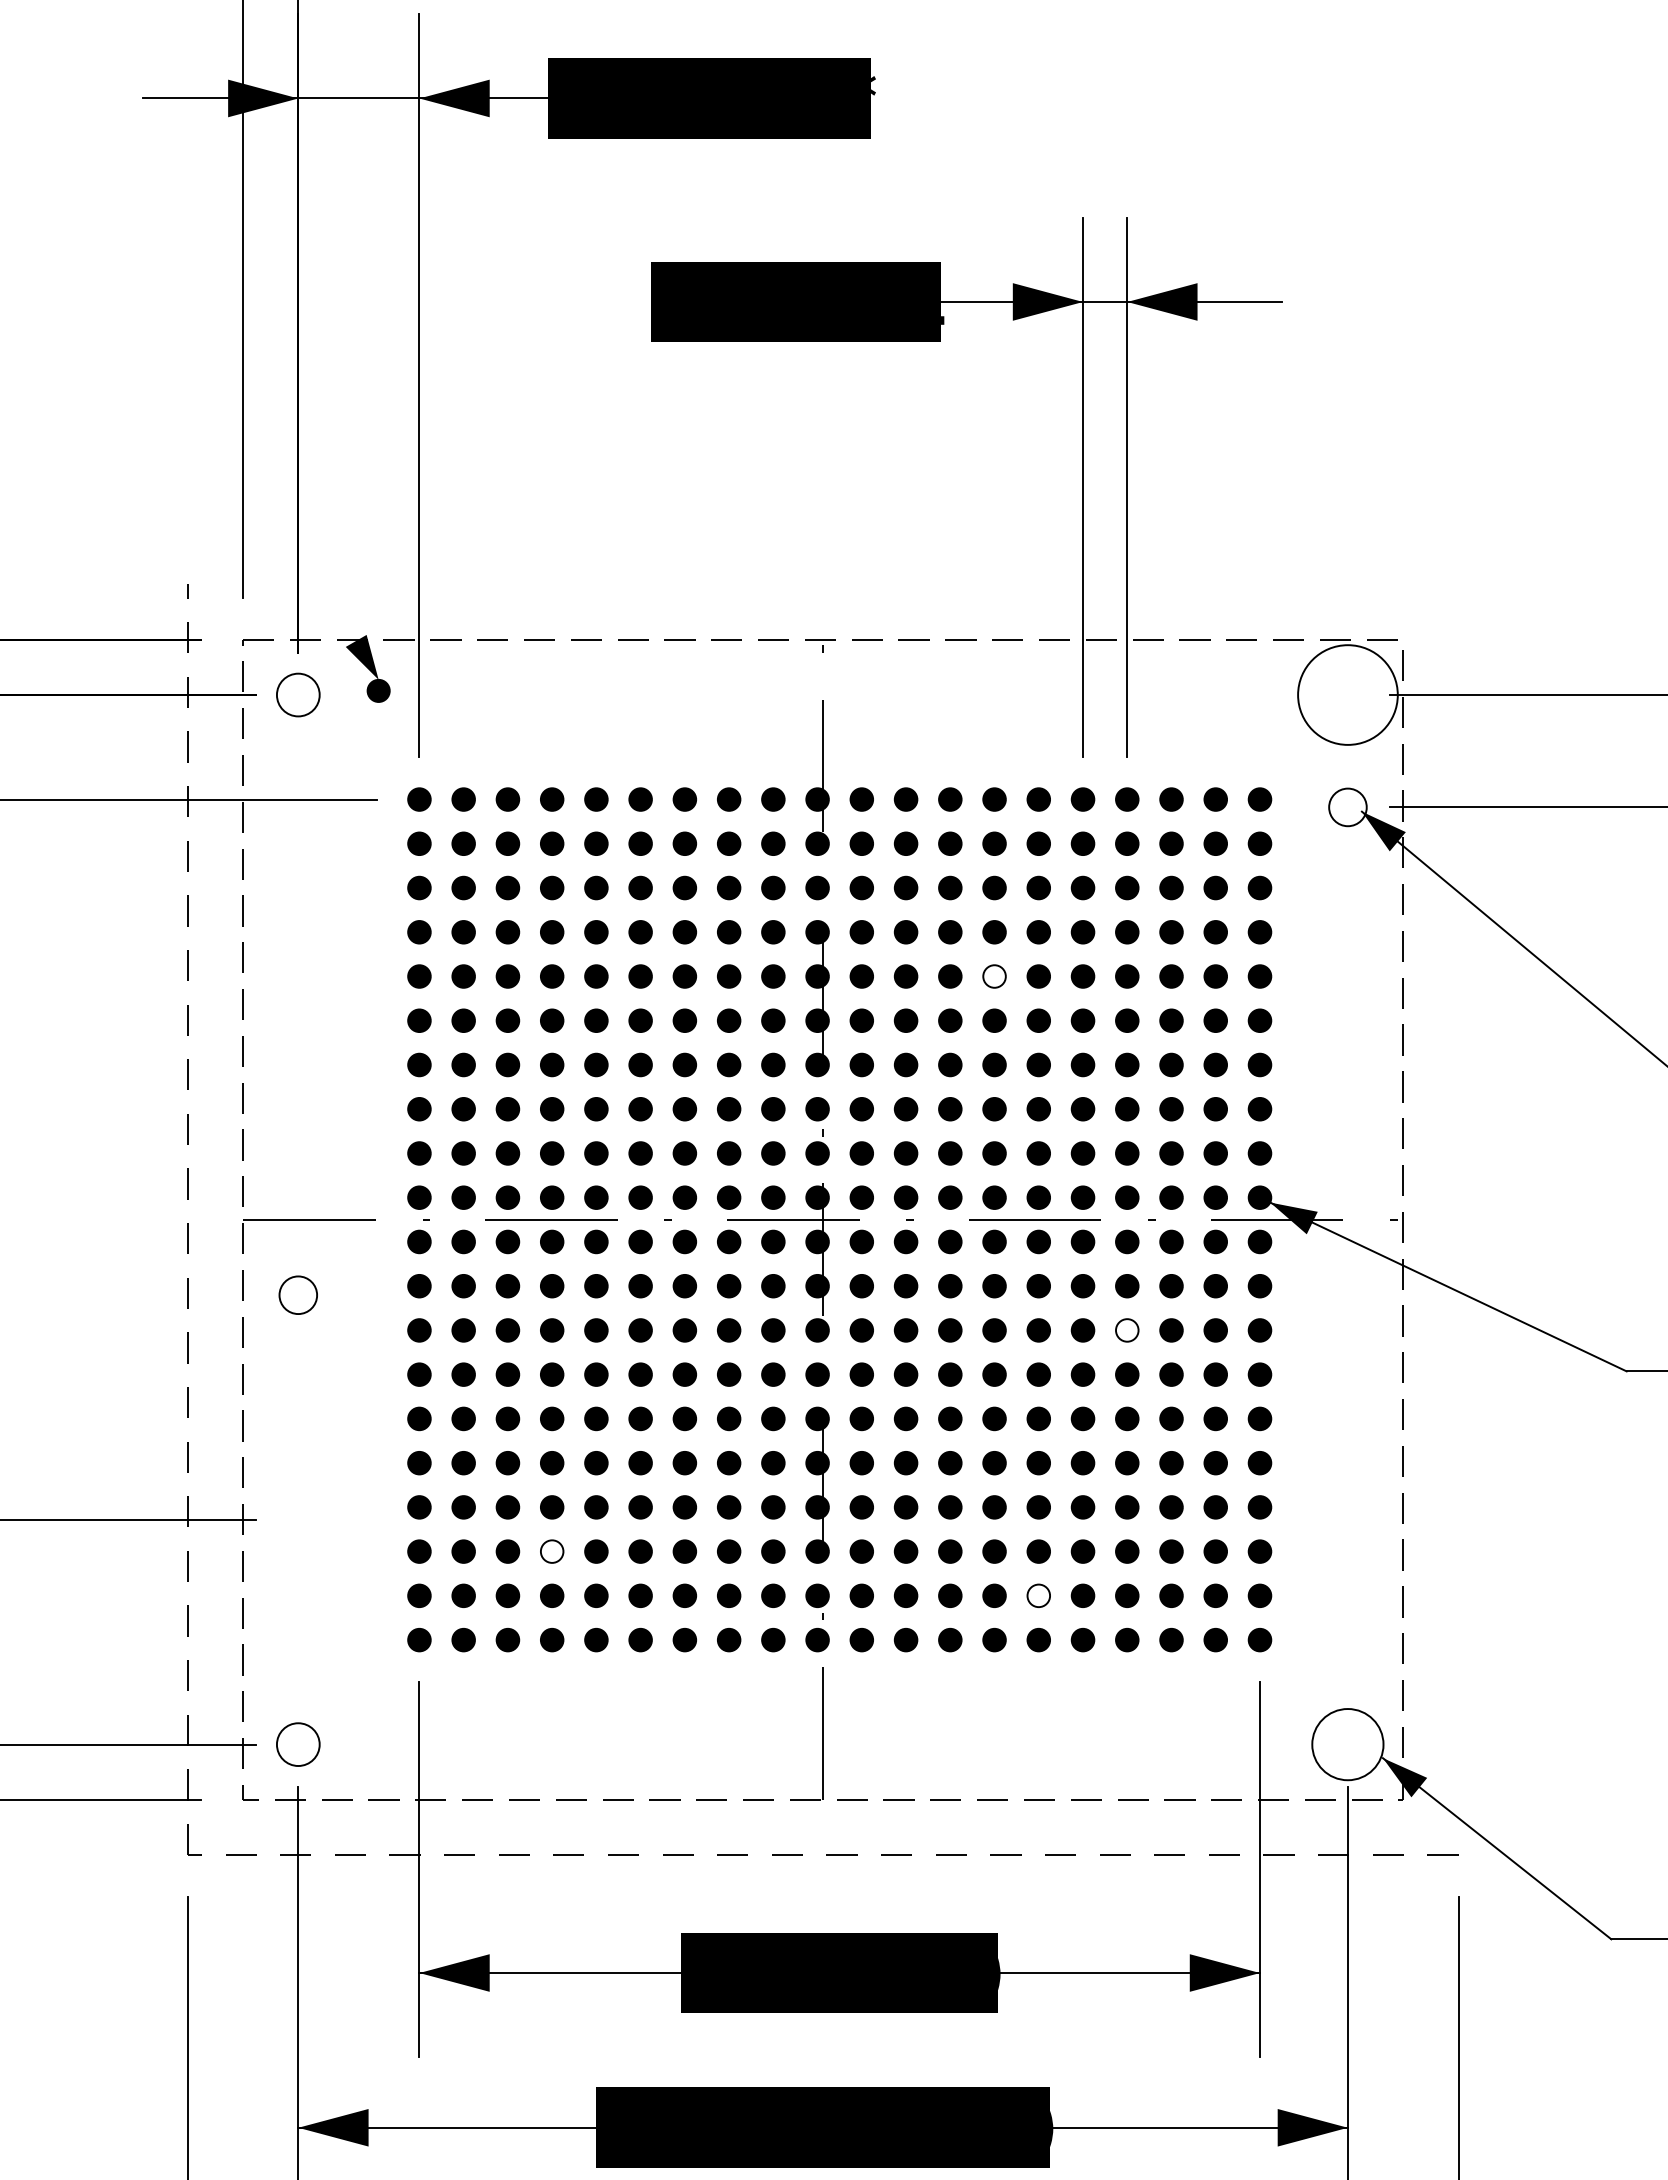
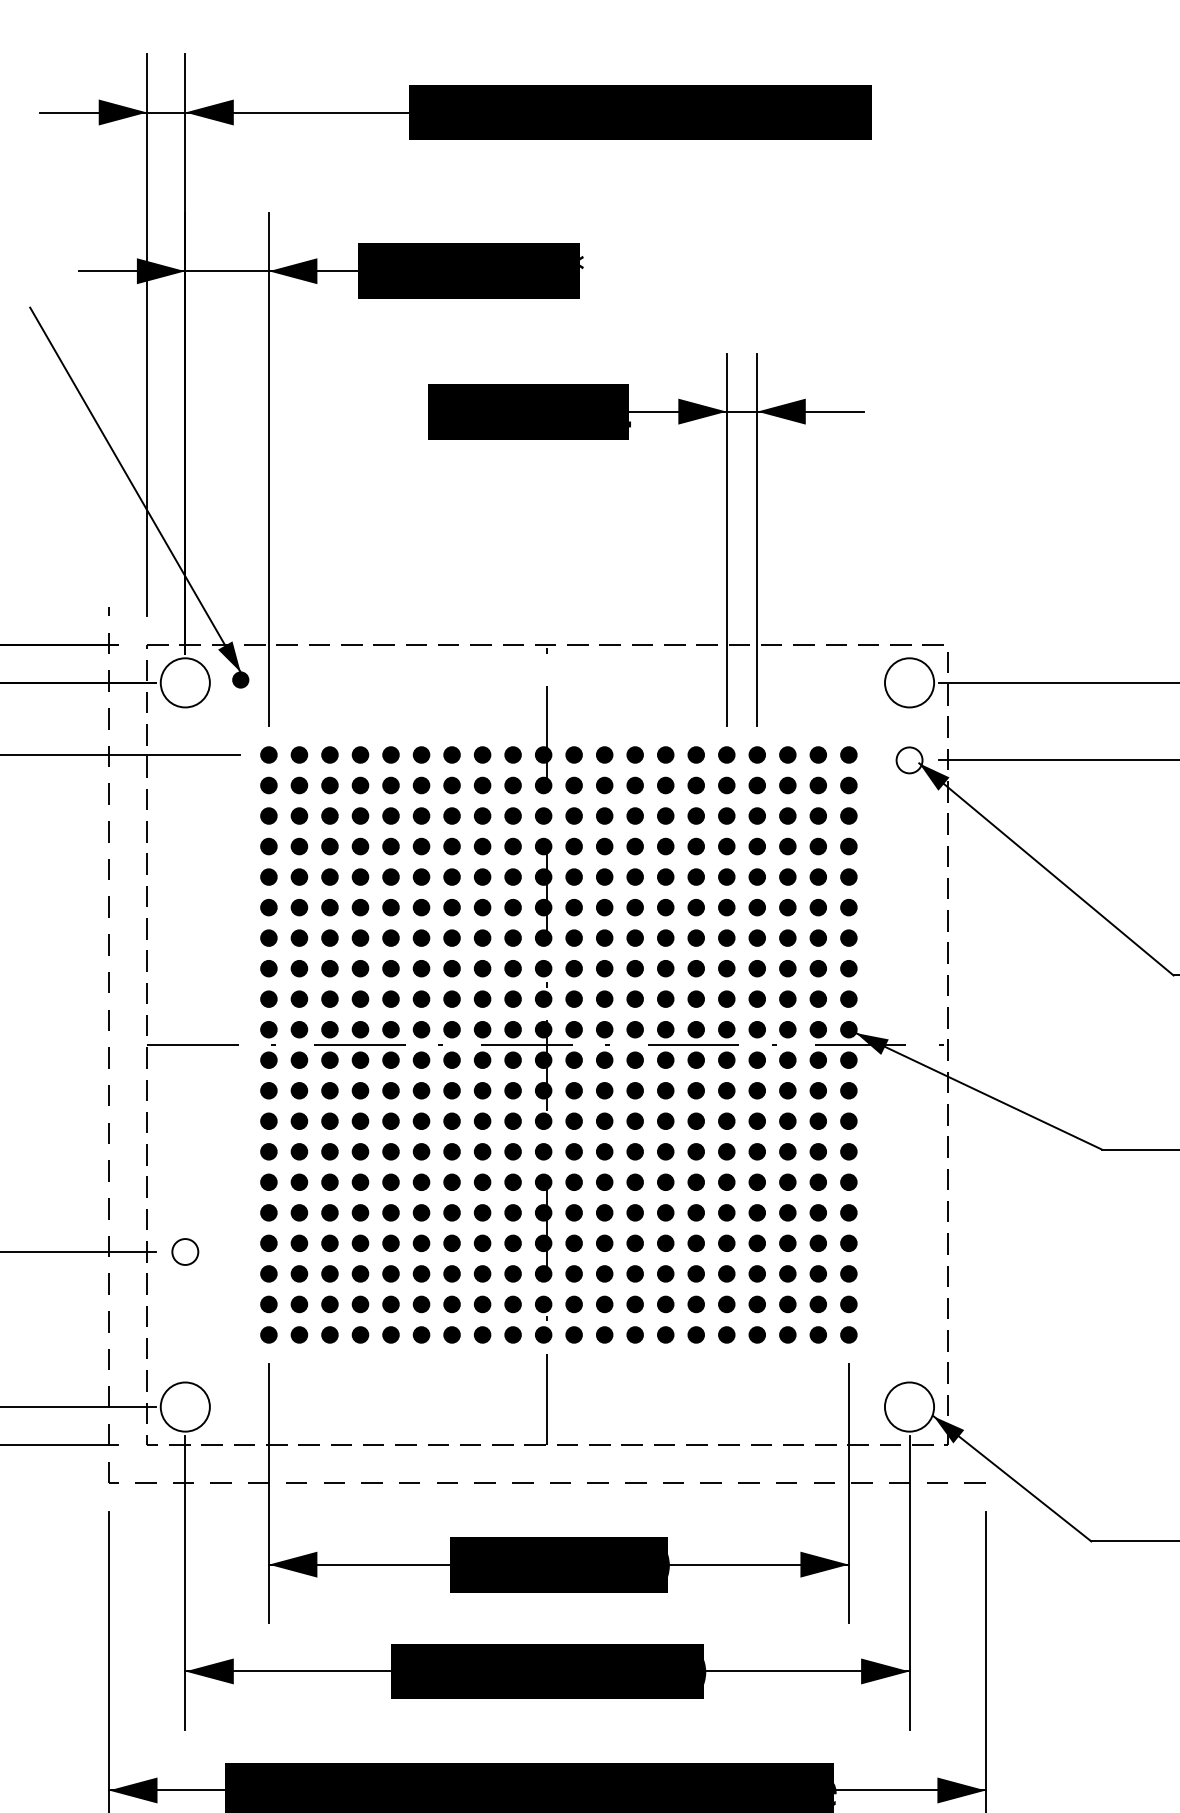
line: (226, 414) -> (135, 489), added
circle: (297, 694) -> (184, 682), size x1.67
circle: (1347, 694) -> (909, 682), size x0.71
fill: (994, 975) -> (665, 876), added
circle: (298, 1294) -> (185, 1251), moved
fill: (1127, 1330) -> (757, 1121), added
fill: (552, 1551) -> (360, 1273), added
fill: (1039, 1595) -> (696, 1304), added
circle: (297, 1743) -> (184, 1406), size x1.67

